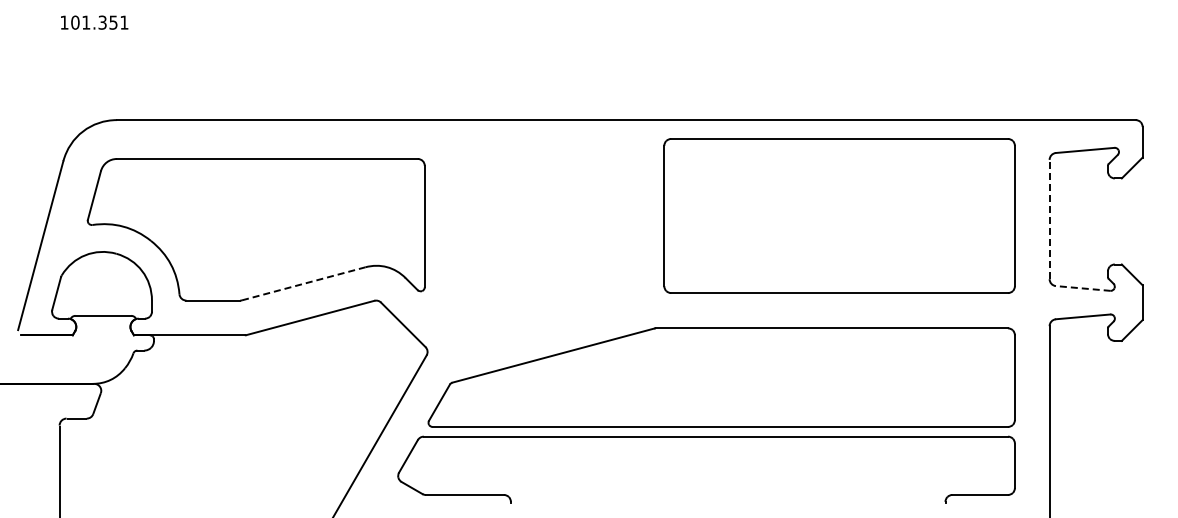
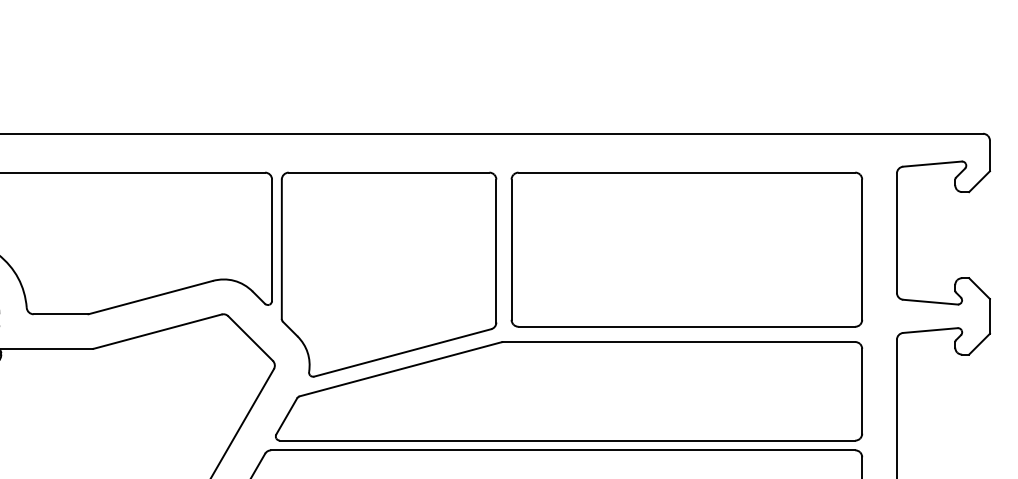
part: (839, 215) -> (686, 249), moved
line: (1049, 219) -> (896, 233), dashed -> solid
part: (541, 260) -> (388, 274), added
line: (303, 283) -> (150, 297), dashed -> solid
line: (1082, 288) -> (929, 302), dashed -> solid

